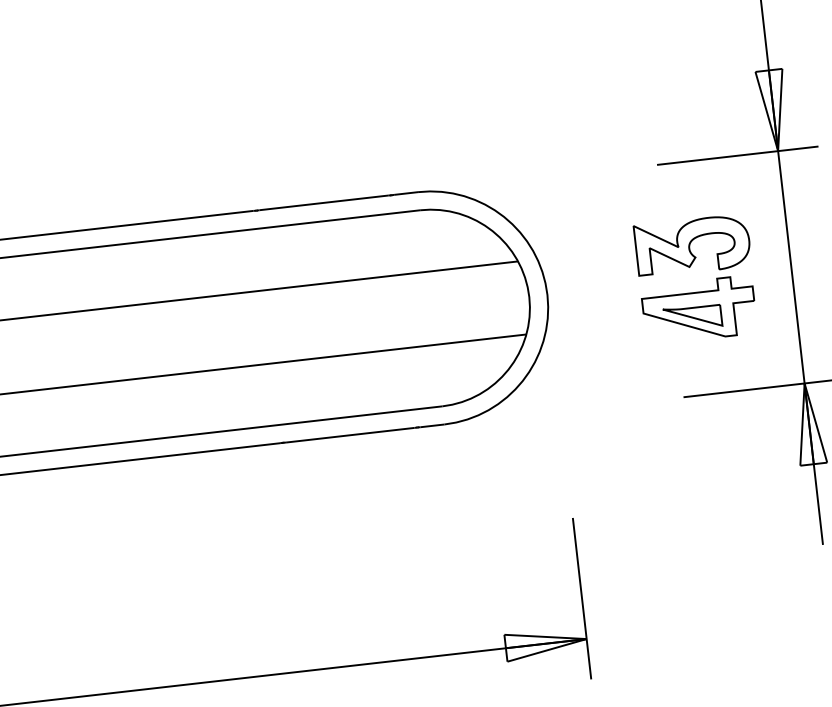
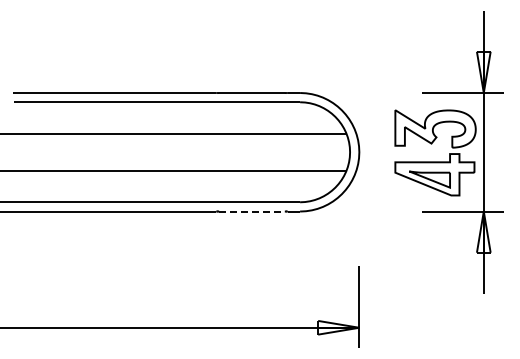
part: (694, 278) -> (434, 152), size x1.4
line: (351, 435) -> (252, 211), solid -> dashed

